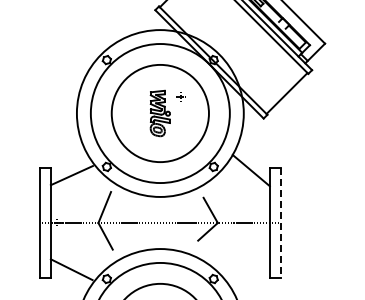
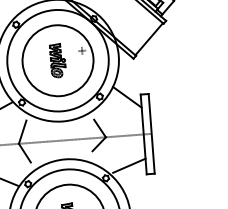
part: (180, 96) -> (81, 50), moved
line: (280, 223) -> (151, 134), dashed -> solid
line: (246, 264) -> (129, 165), added

